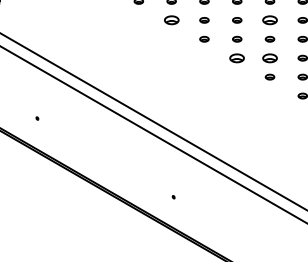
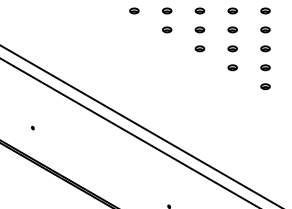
part: (171, 20) -> (166, 30), size x0.62
part: (269, 20) -> (264, 30), size x0.62
part: (237, 57) -> (232, 67), size x0.62
part: (269, 57) -> (264, 67), size x0.62

